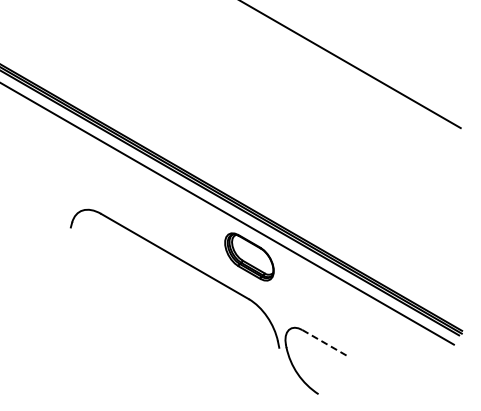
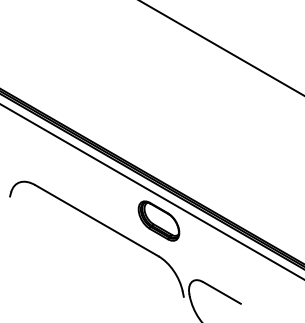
line: (325, 343) -> (222, 293), dashed -> solid

